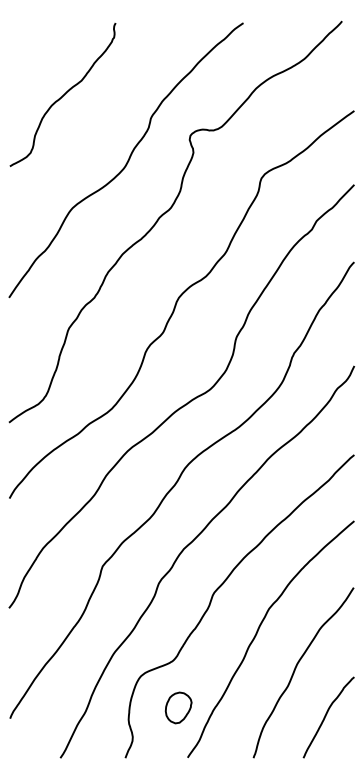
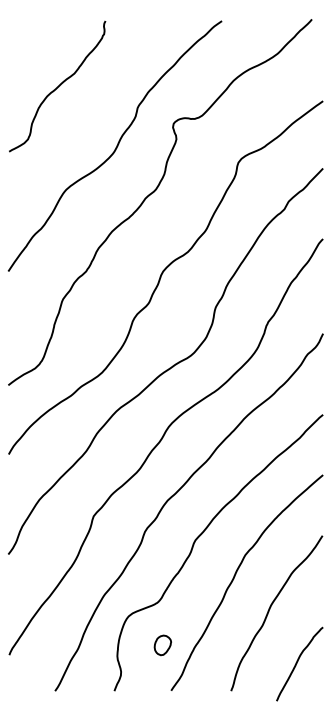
part: (178, 707) -> (162, 644), size x0.7
curve: (326, 716) -> (297, 663), moved

